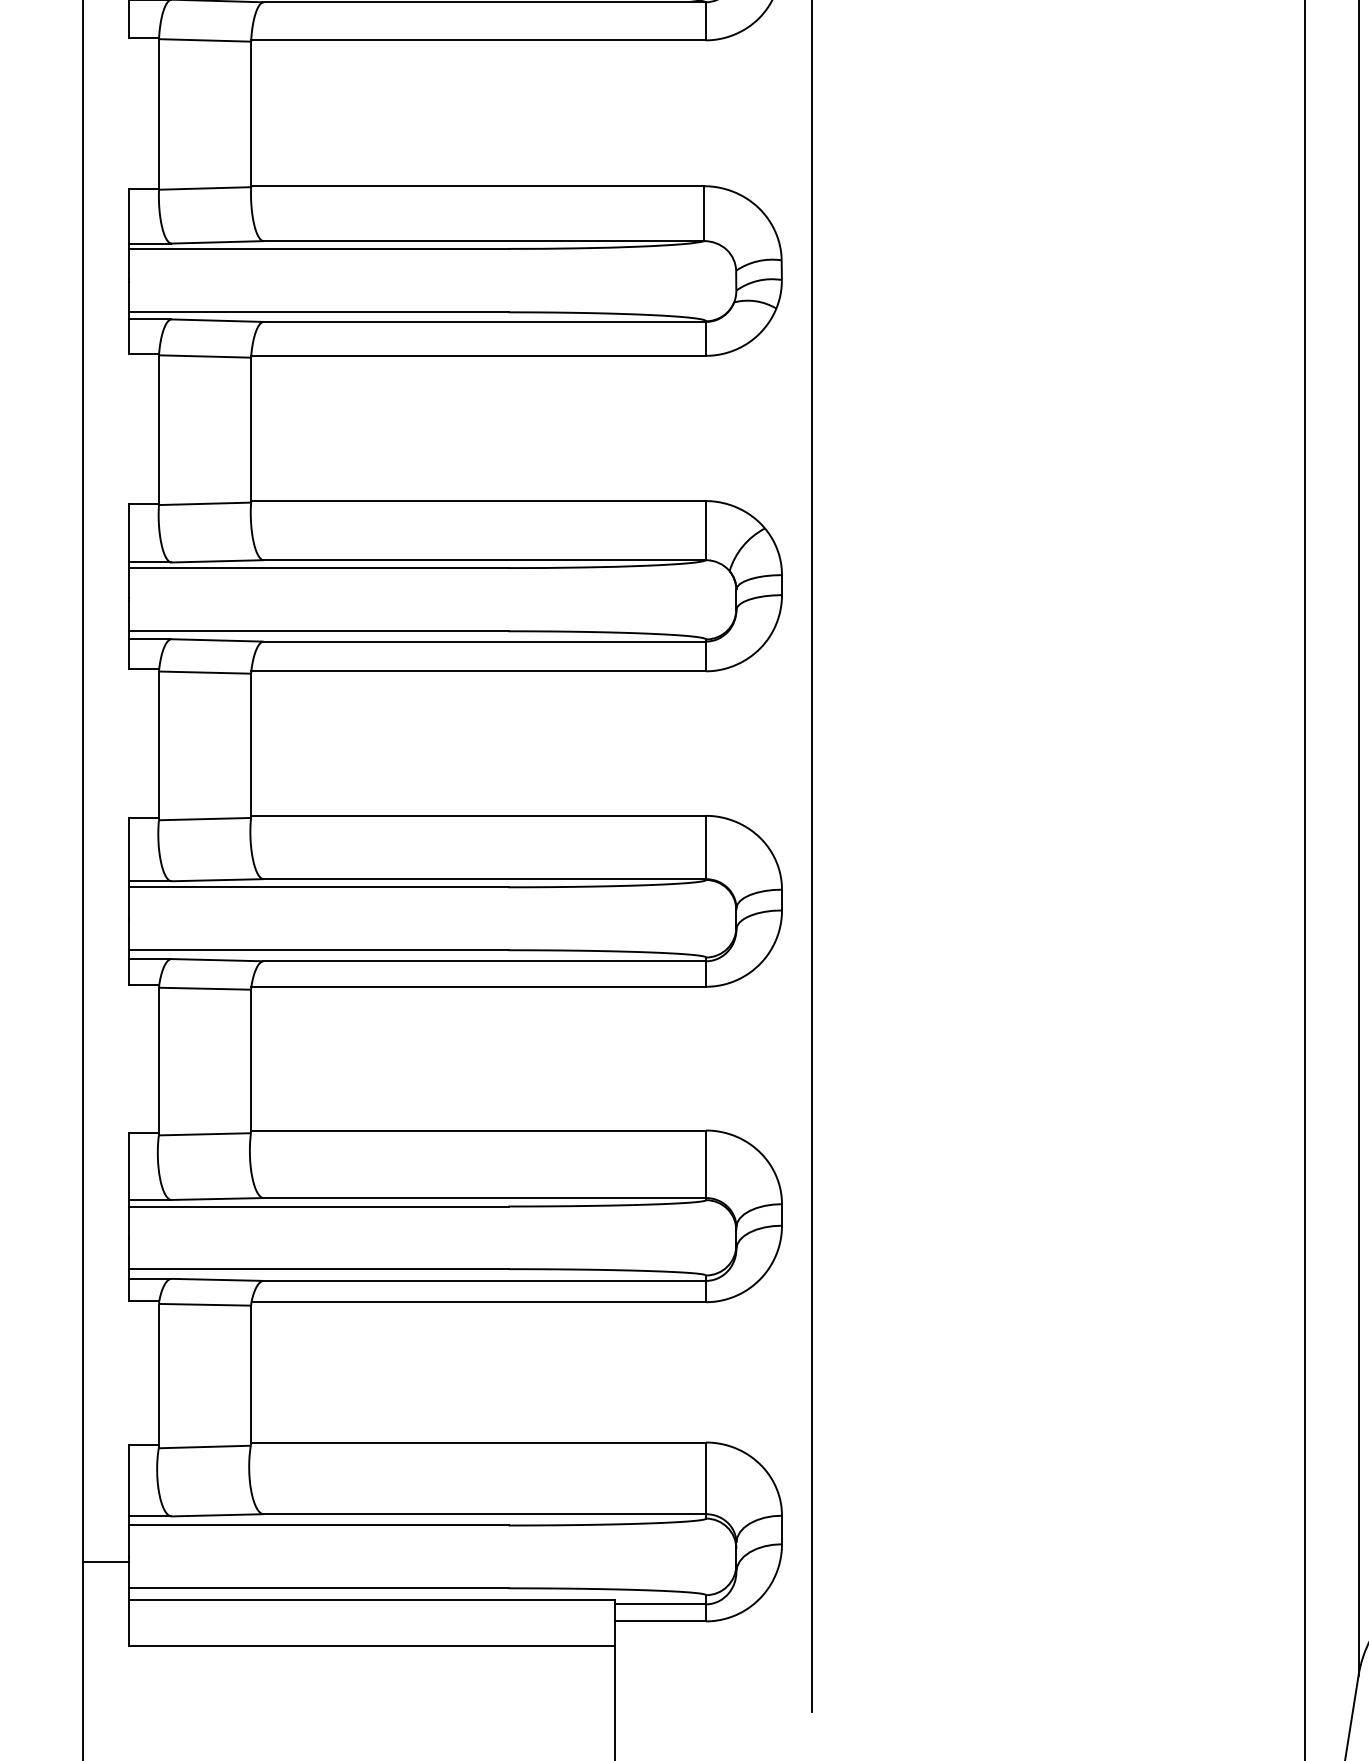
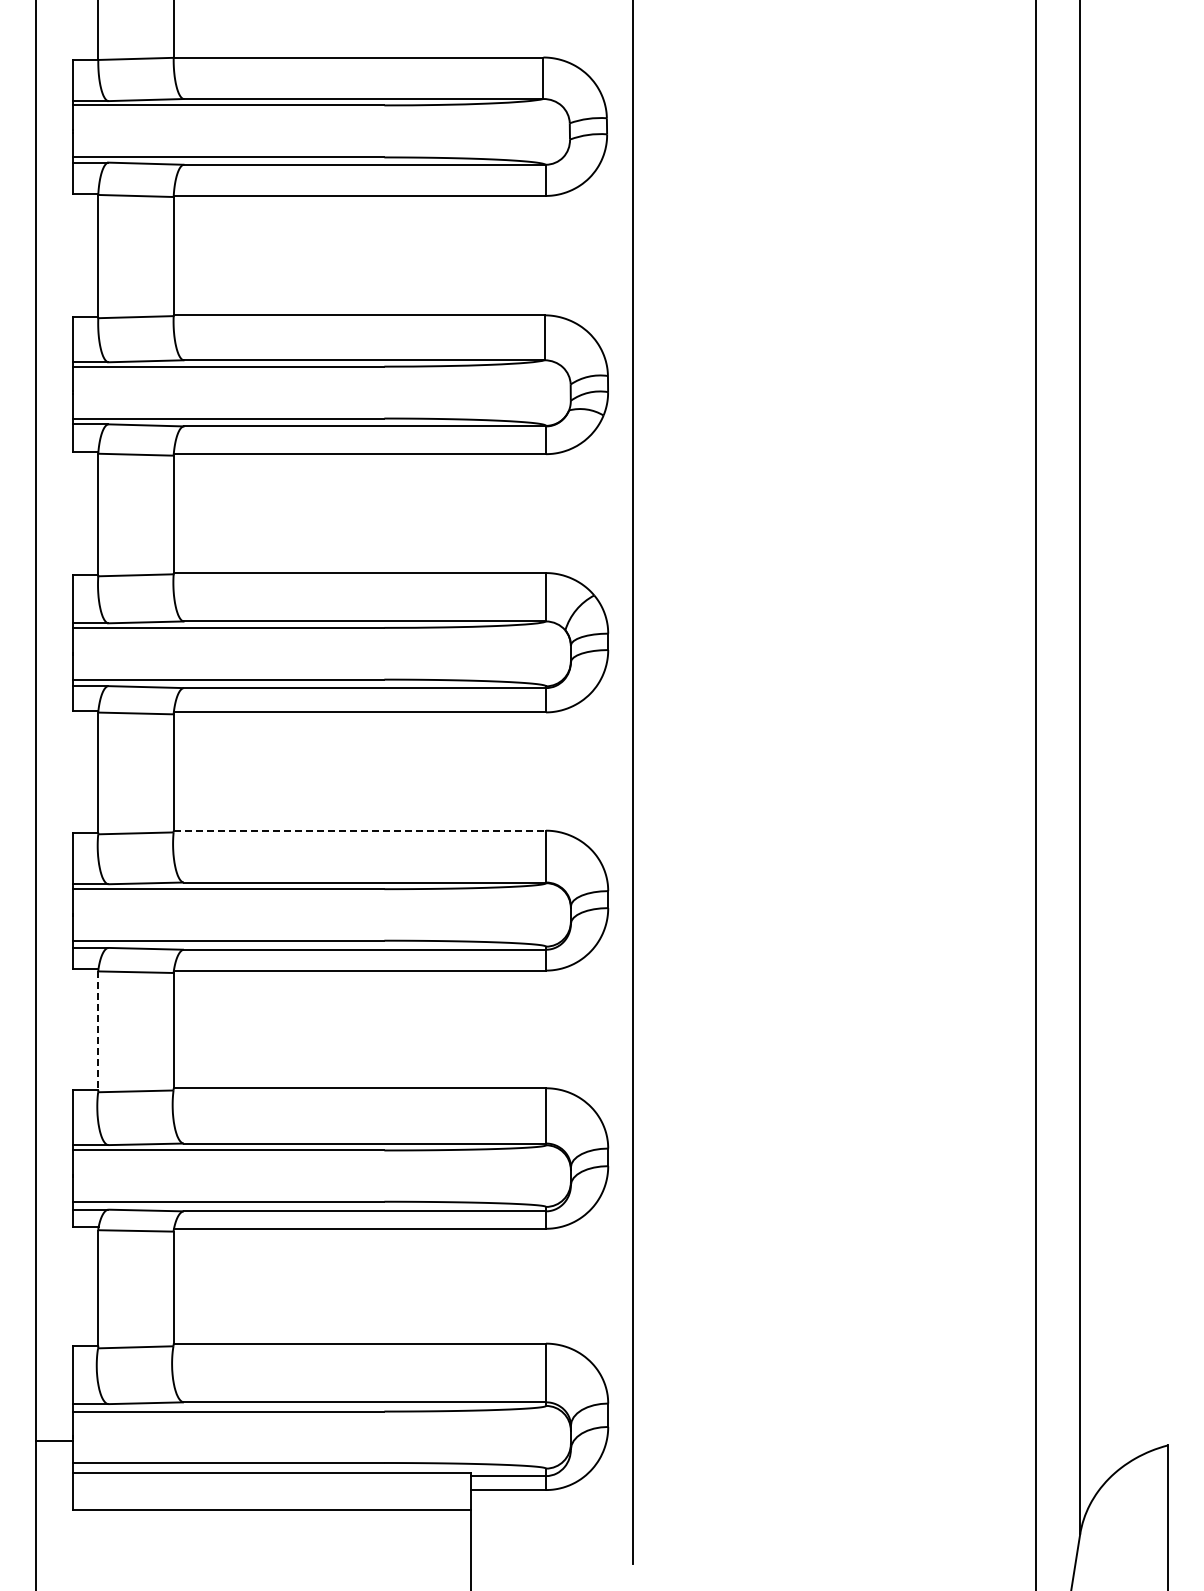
line: (479, 815) -> (360, 830), solid -> dashed
line: (159, 1061) -> (98, 1031), solid -> dashed

